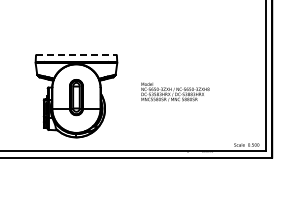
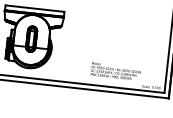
line: (76, 55) -> (35, 8), dashed -> solid
text: (175, 91) -> (116, 71), moved

